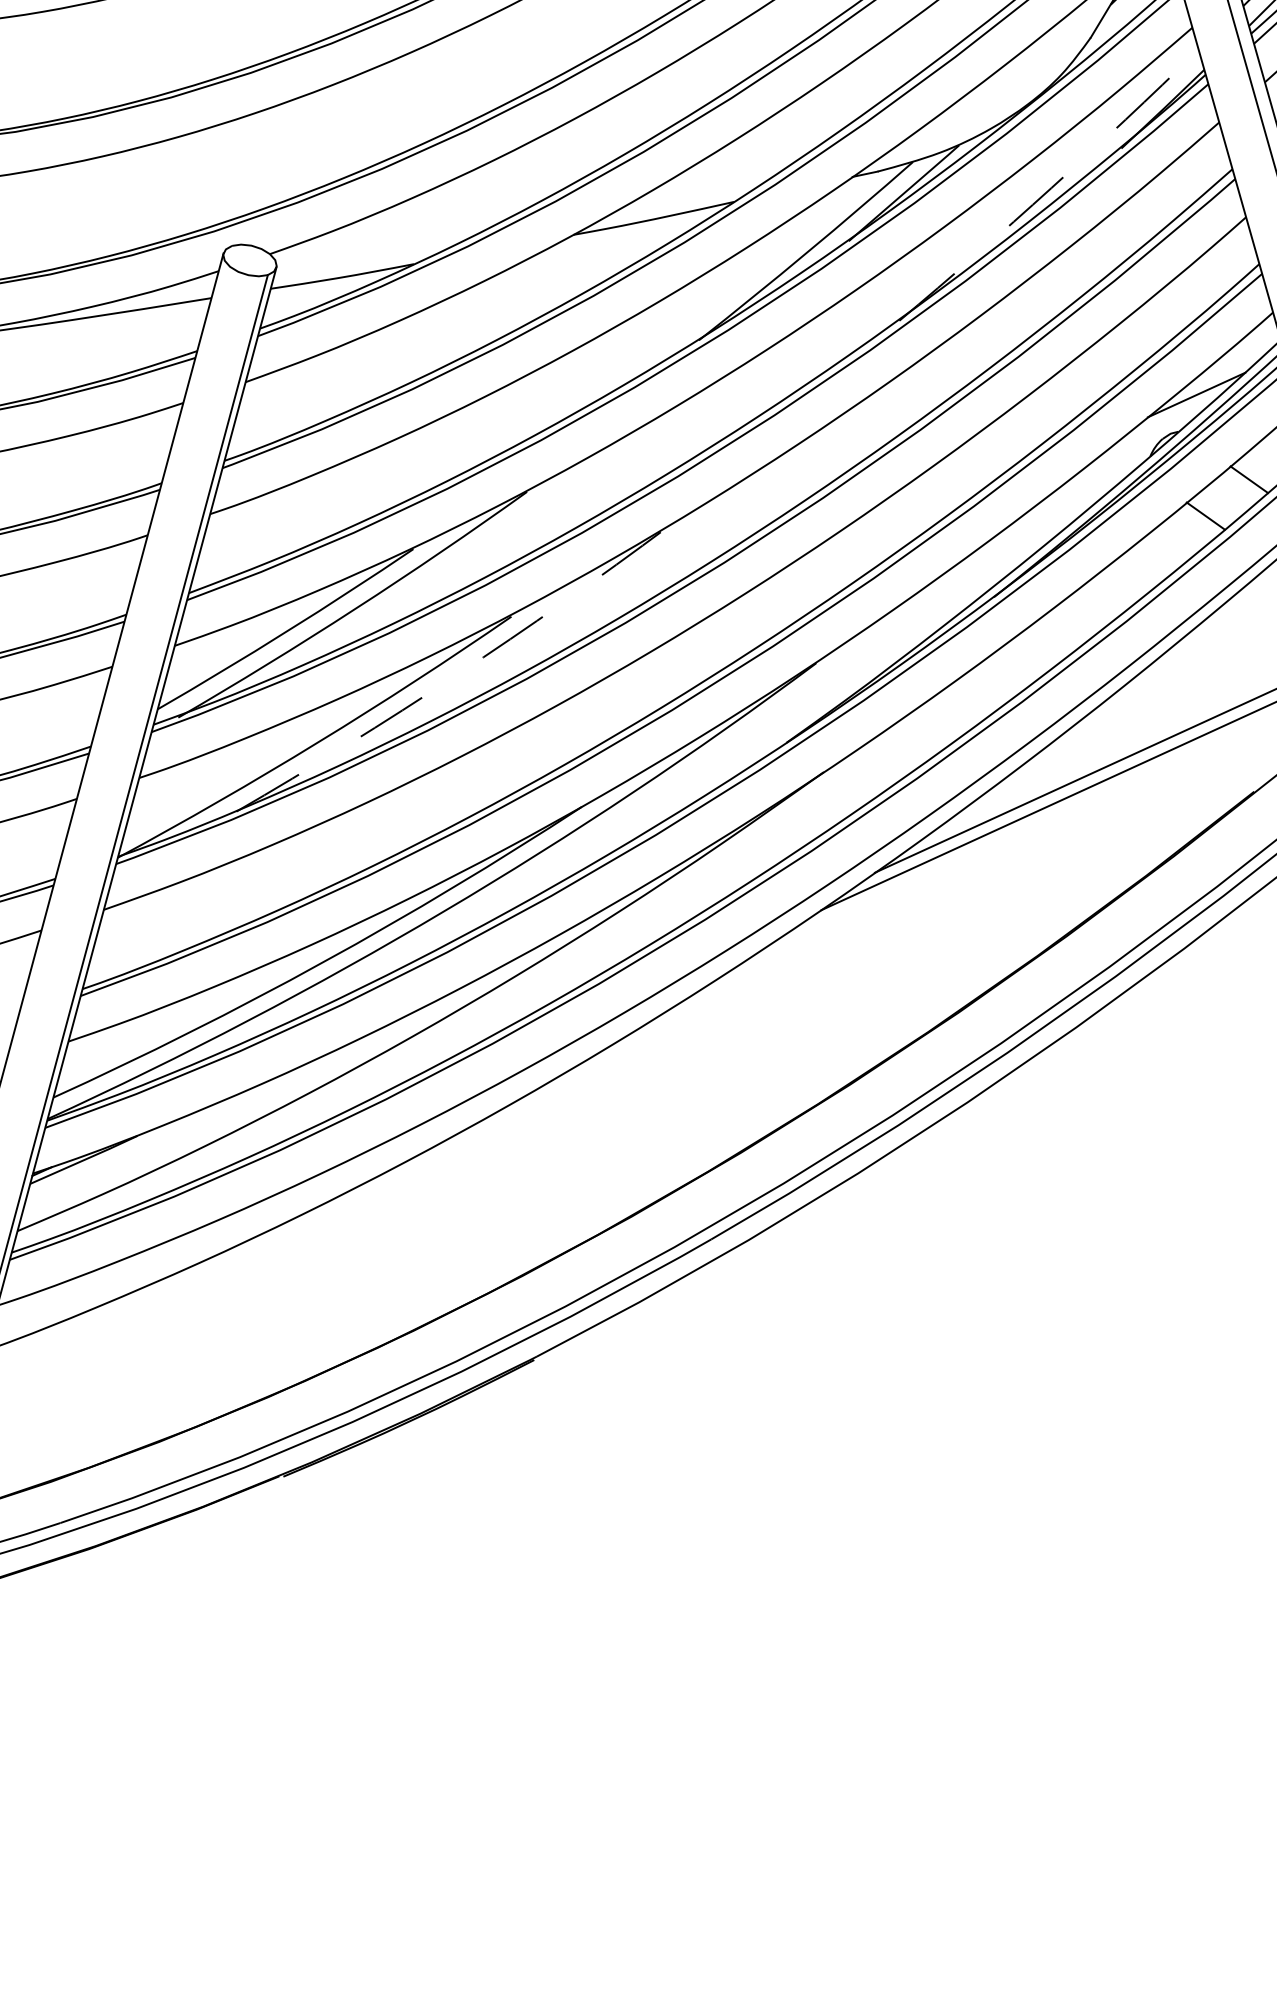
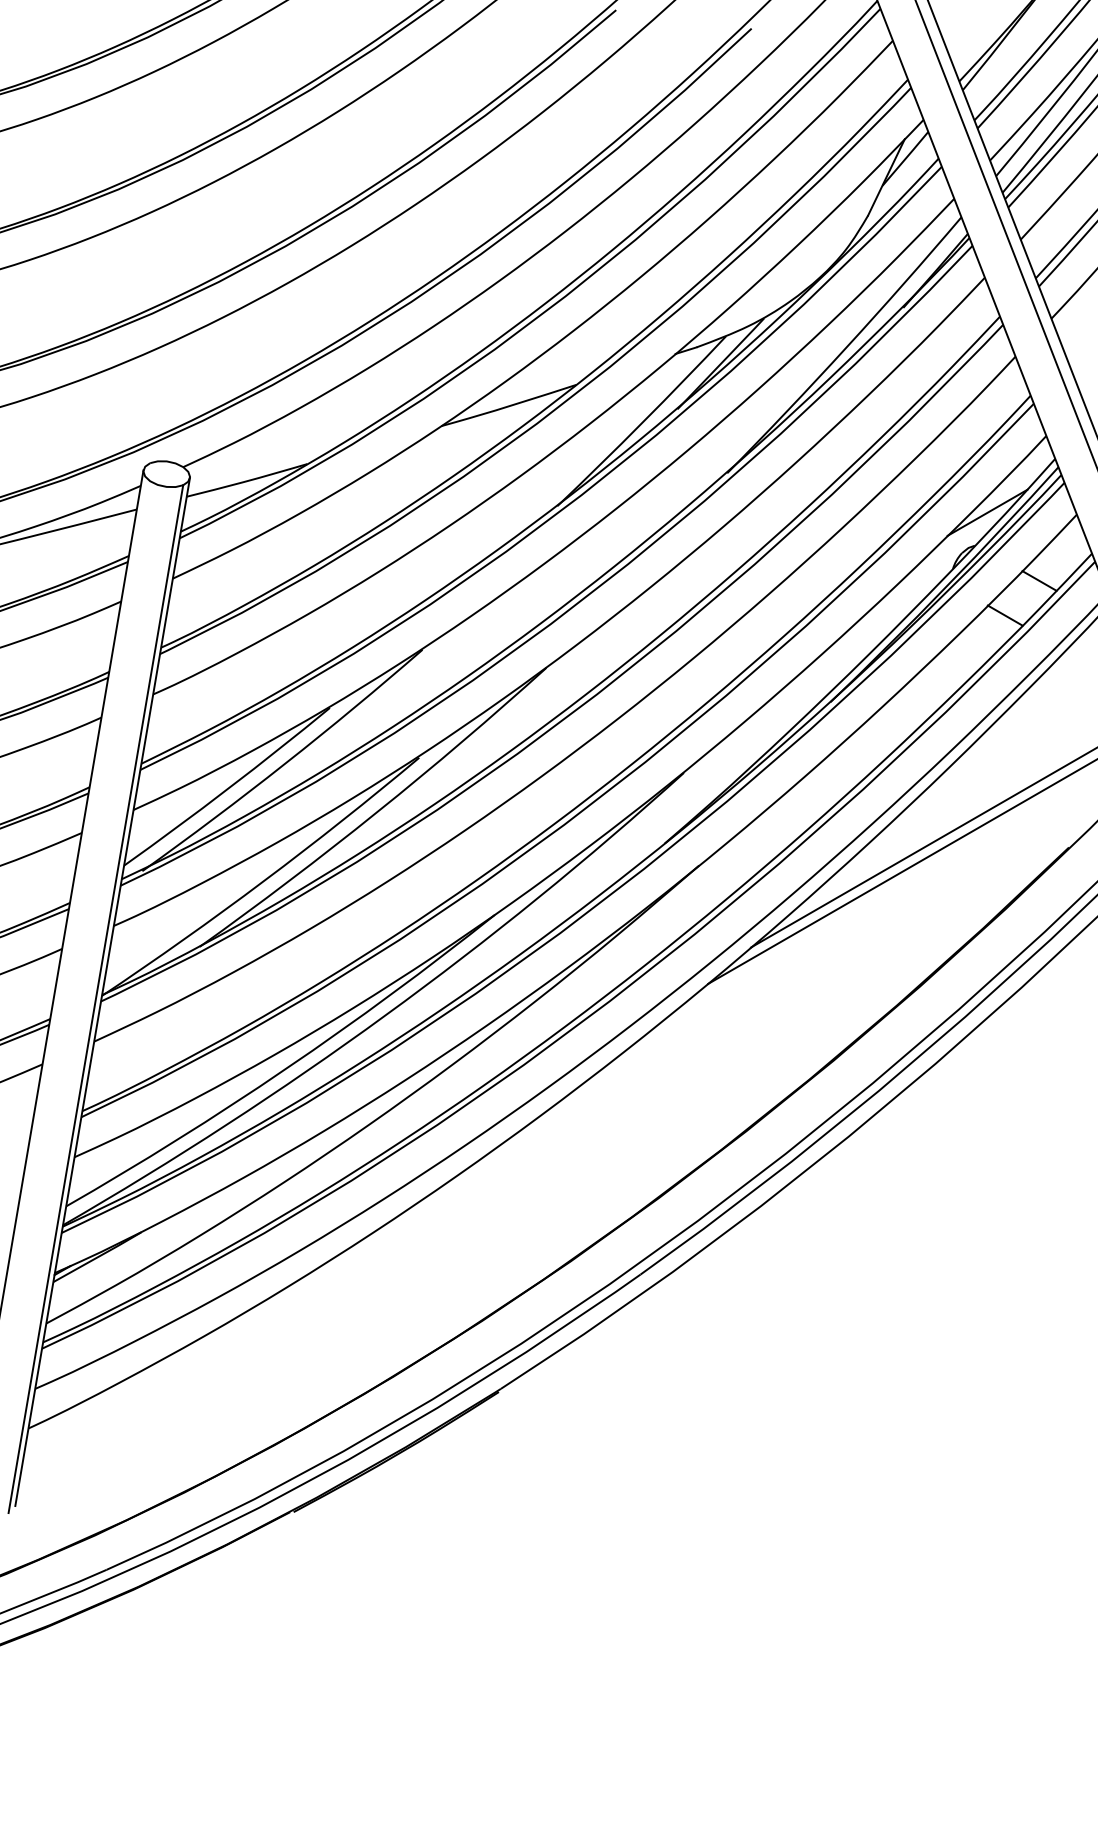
arc: (1051, 188) -> (846, 347), dashed -> solid
arc: (457, 675) -> (377, 812), dashed -> solid

